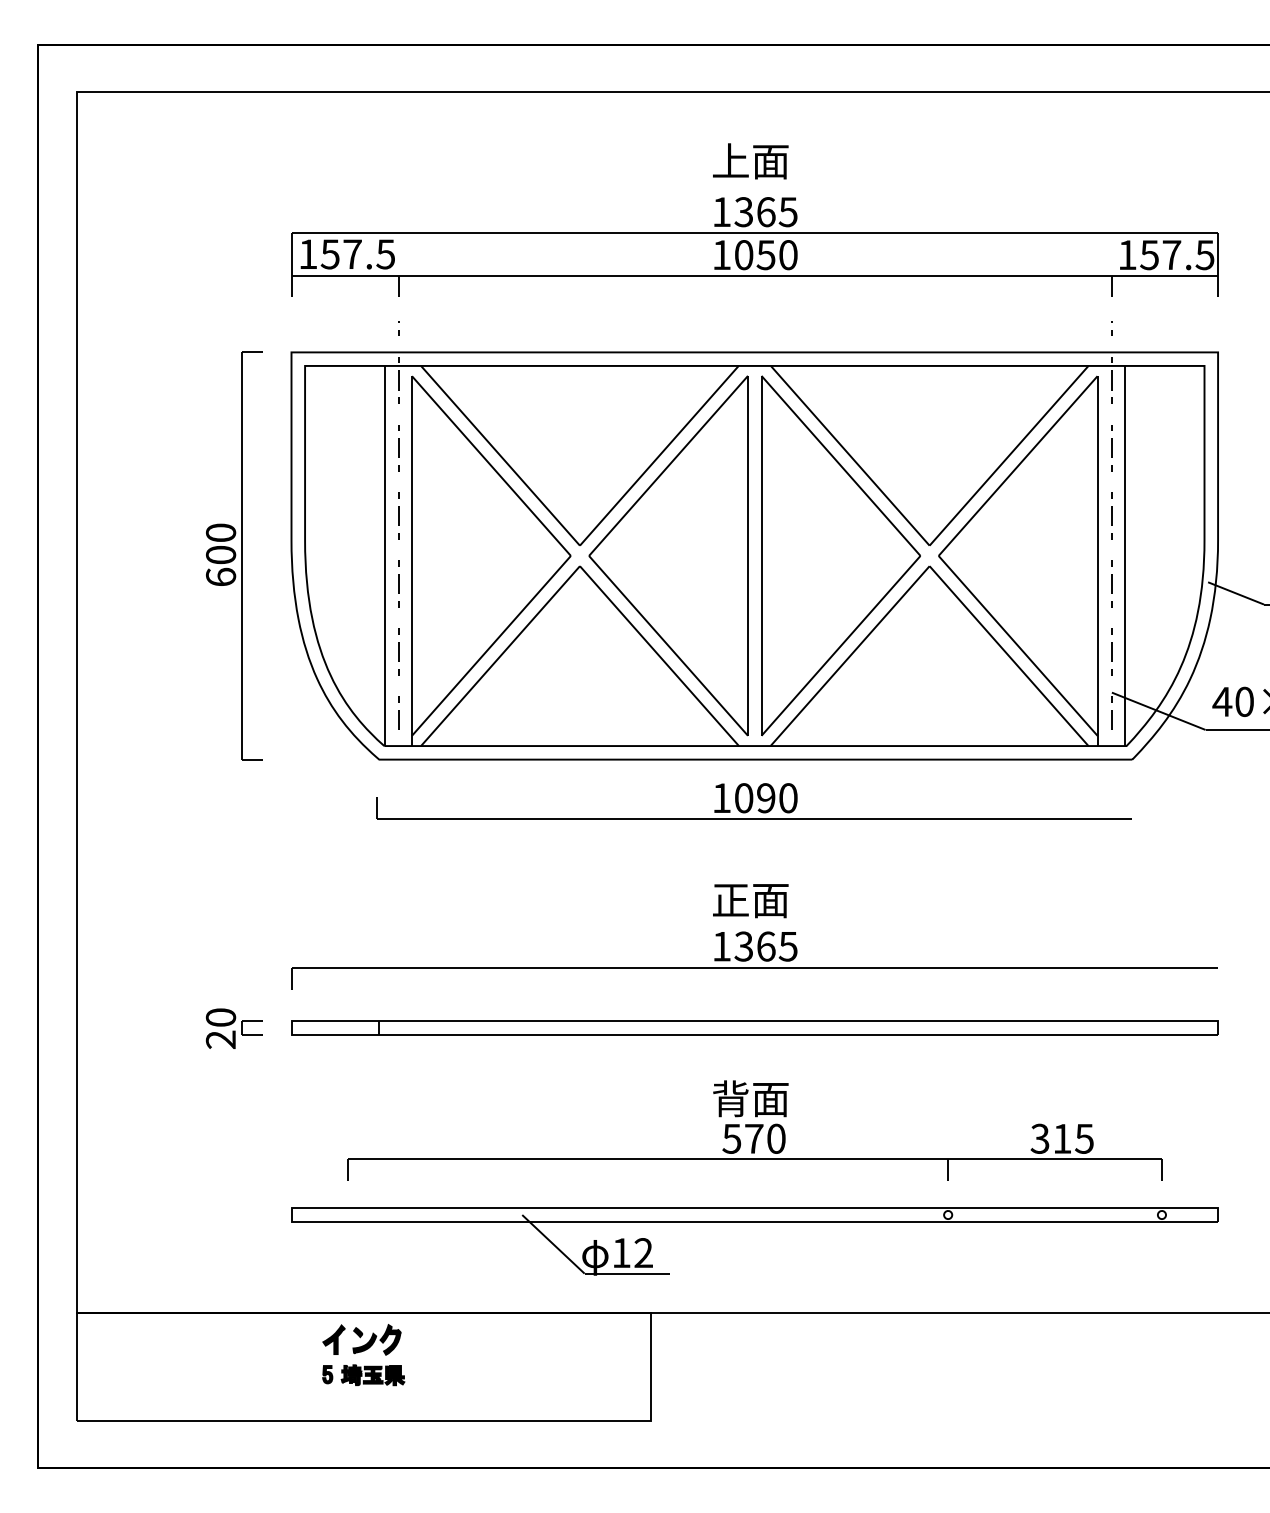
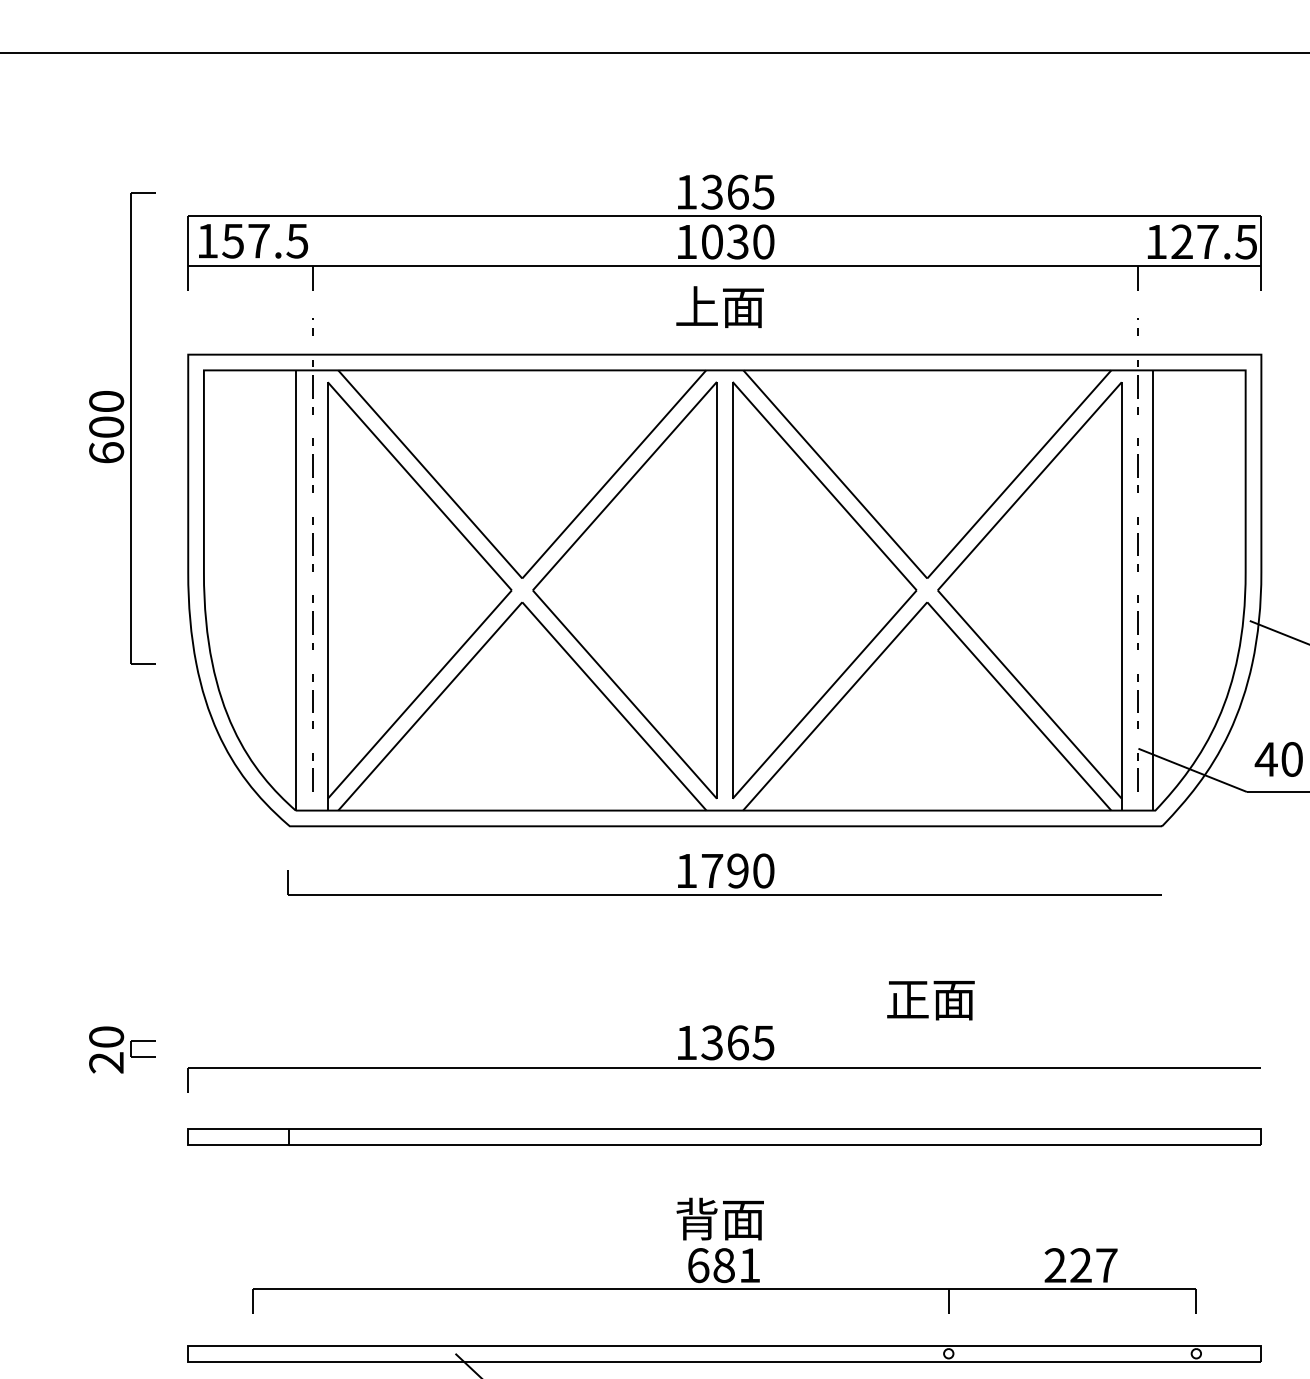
text: (750, 161) -> (719, 307), moved
text: (765, 254) -> (737, 241), 1050 -> 1030
text: (1149, 255) -> (1181, 242), 157.5 -> 127.5
part: (234, 555) -> (122, 427), moved
text: (744, 798) -> (712, 871), 1090 -> 1790
text: (750, 901) -> (930, 1001), moved
part: (233, 1028) -> (121, 1049), moved
text: (753, 1138) -> (723, 1265), 570 -> 681
text: (1061, 1138) -> (1080, 1265), 315 -> 227

